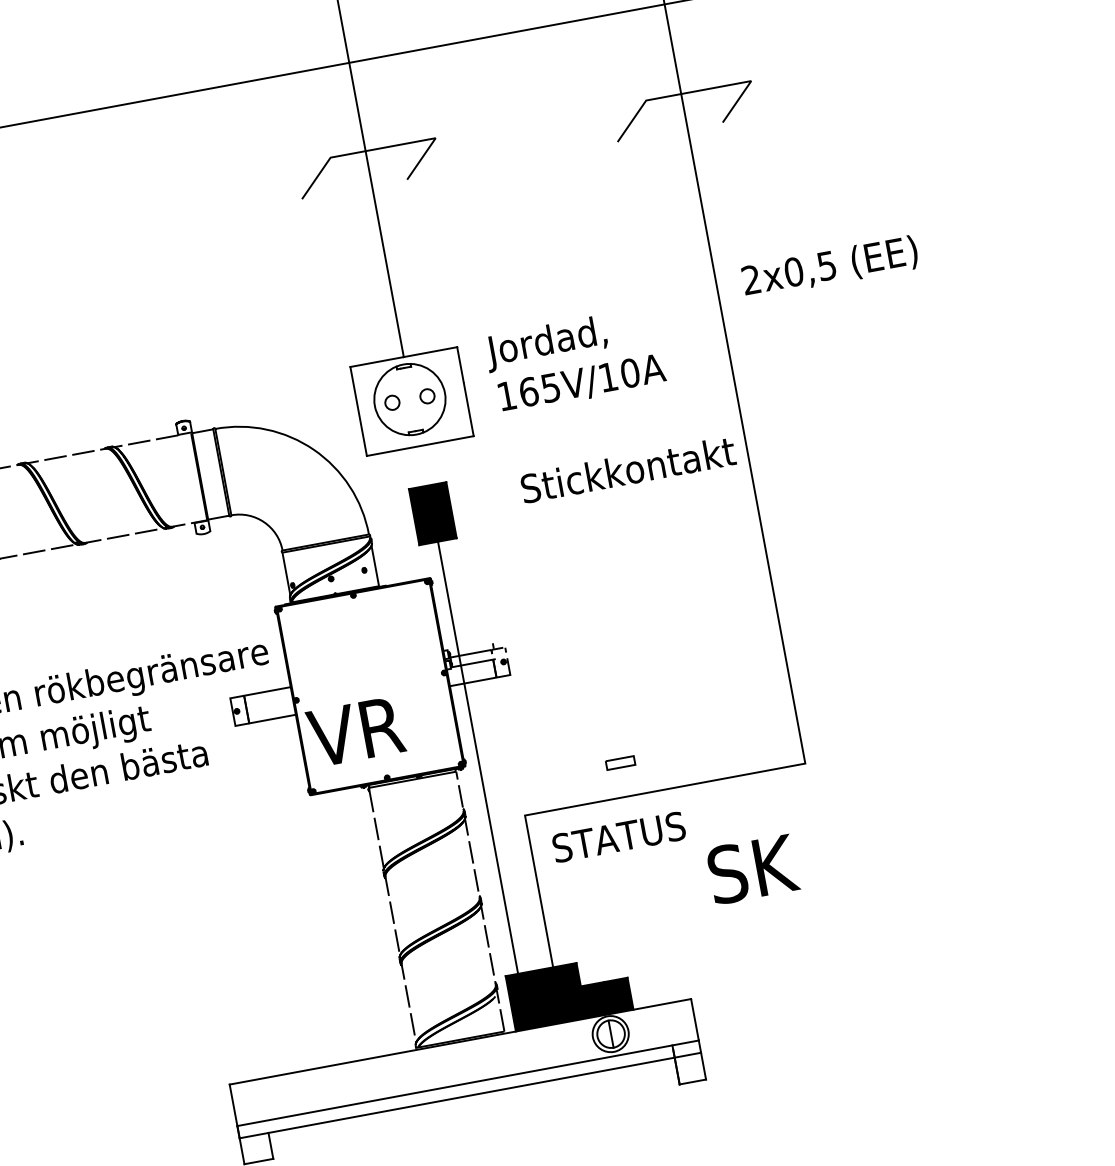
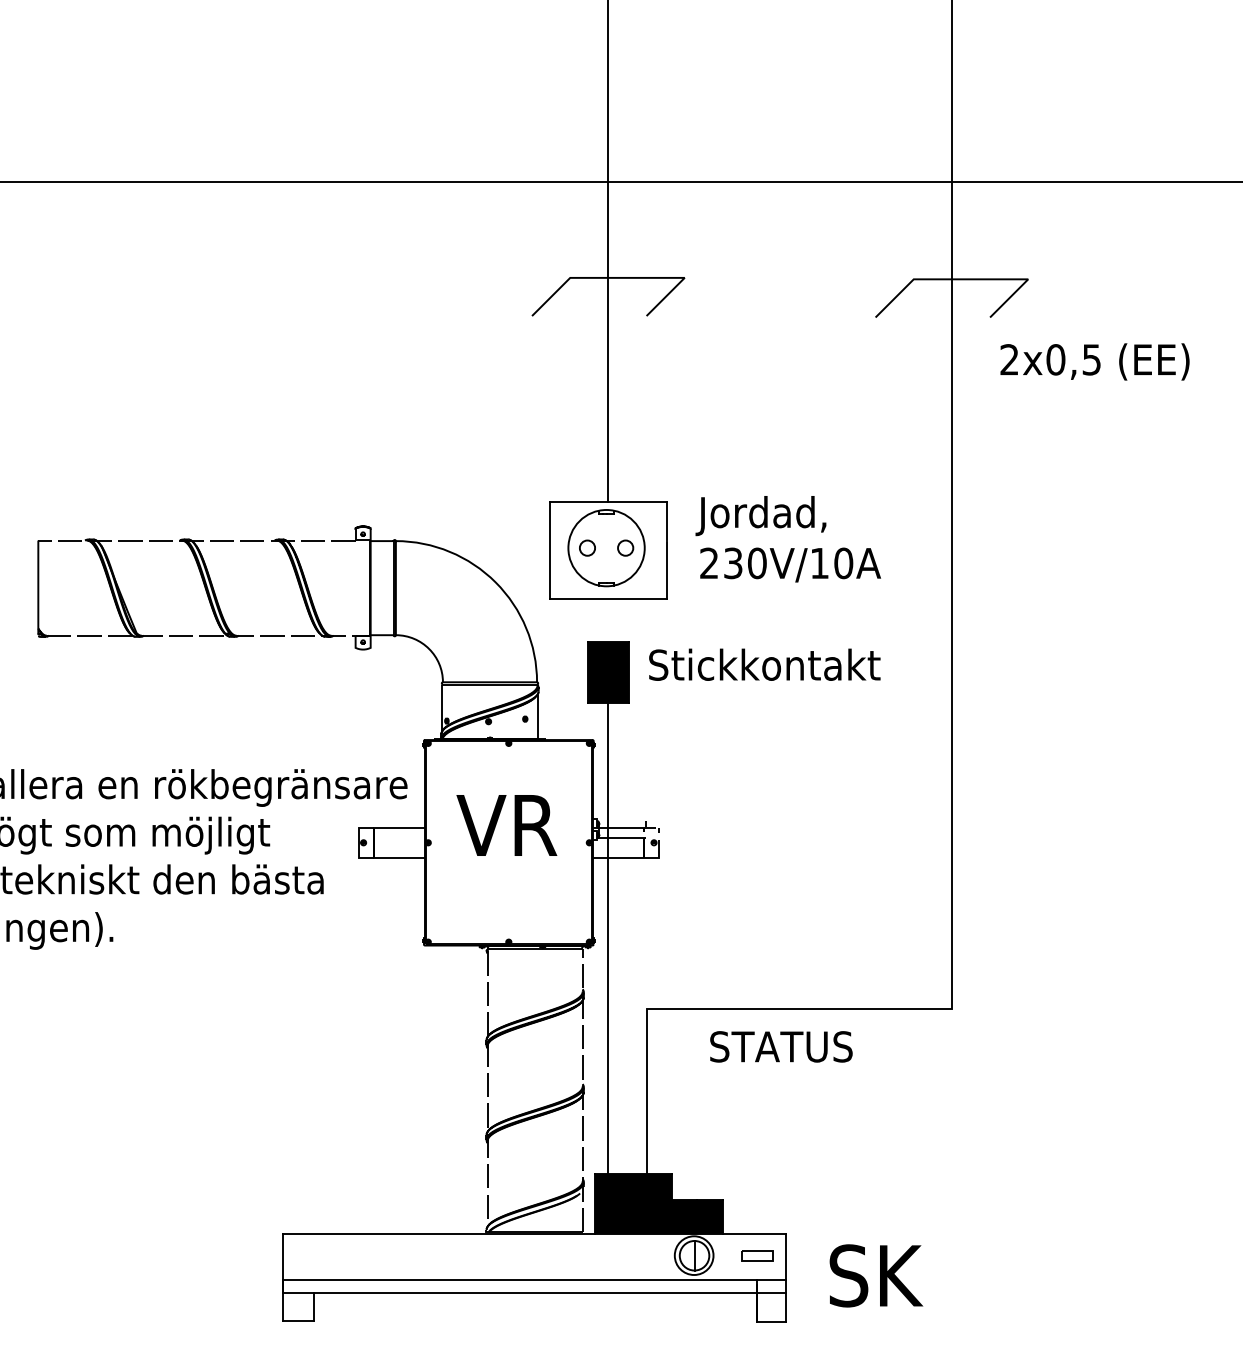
text: (829, 267) -> (1094, 361), moved
text: (529, 392) -> (733, 563), 165V/10A -> 230V/10A
text: (627, 469) -> (764, 664), moved
text: (355, 731) -> (506, 825), moved
part: (620, 762) -> (757, 1255), moved
text: (619, 836) -> (781, 1046), moved
text: (753, 868) -> (876, 1275), moved

